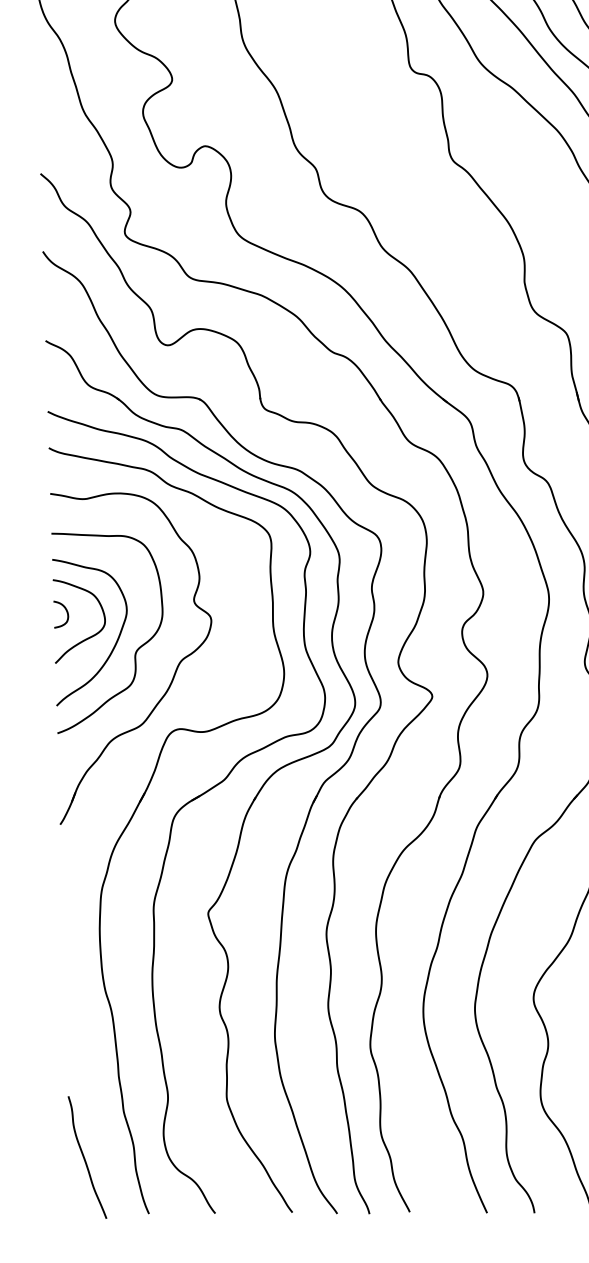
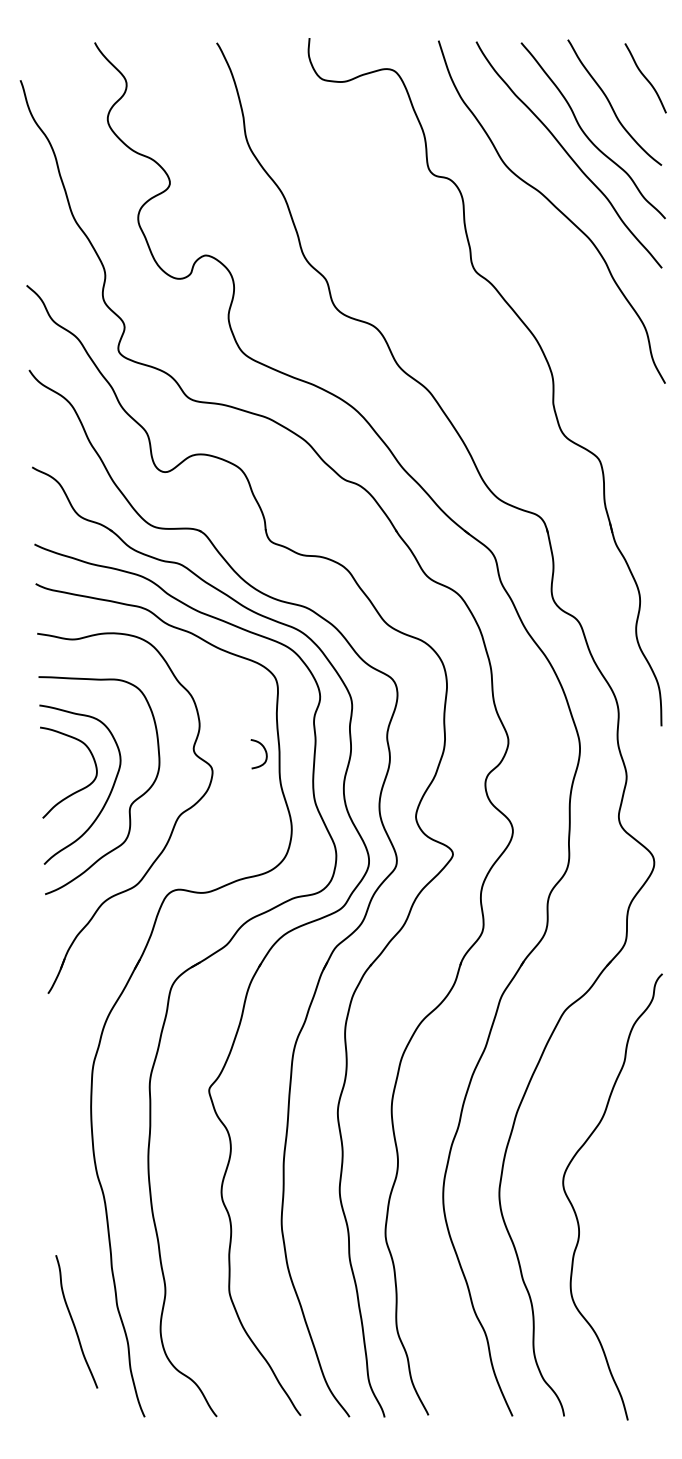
curve: (67, 614) -> (265, 754), moved
curve: (85, 1158) -> (74, 1322), moved

